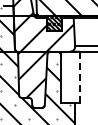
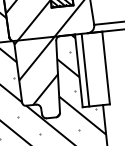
line: (65, 77) -> (85, 70), added
line: (80, 77) -> (106, 68), dashed -> solid

